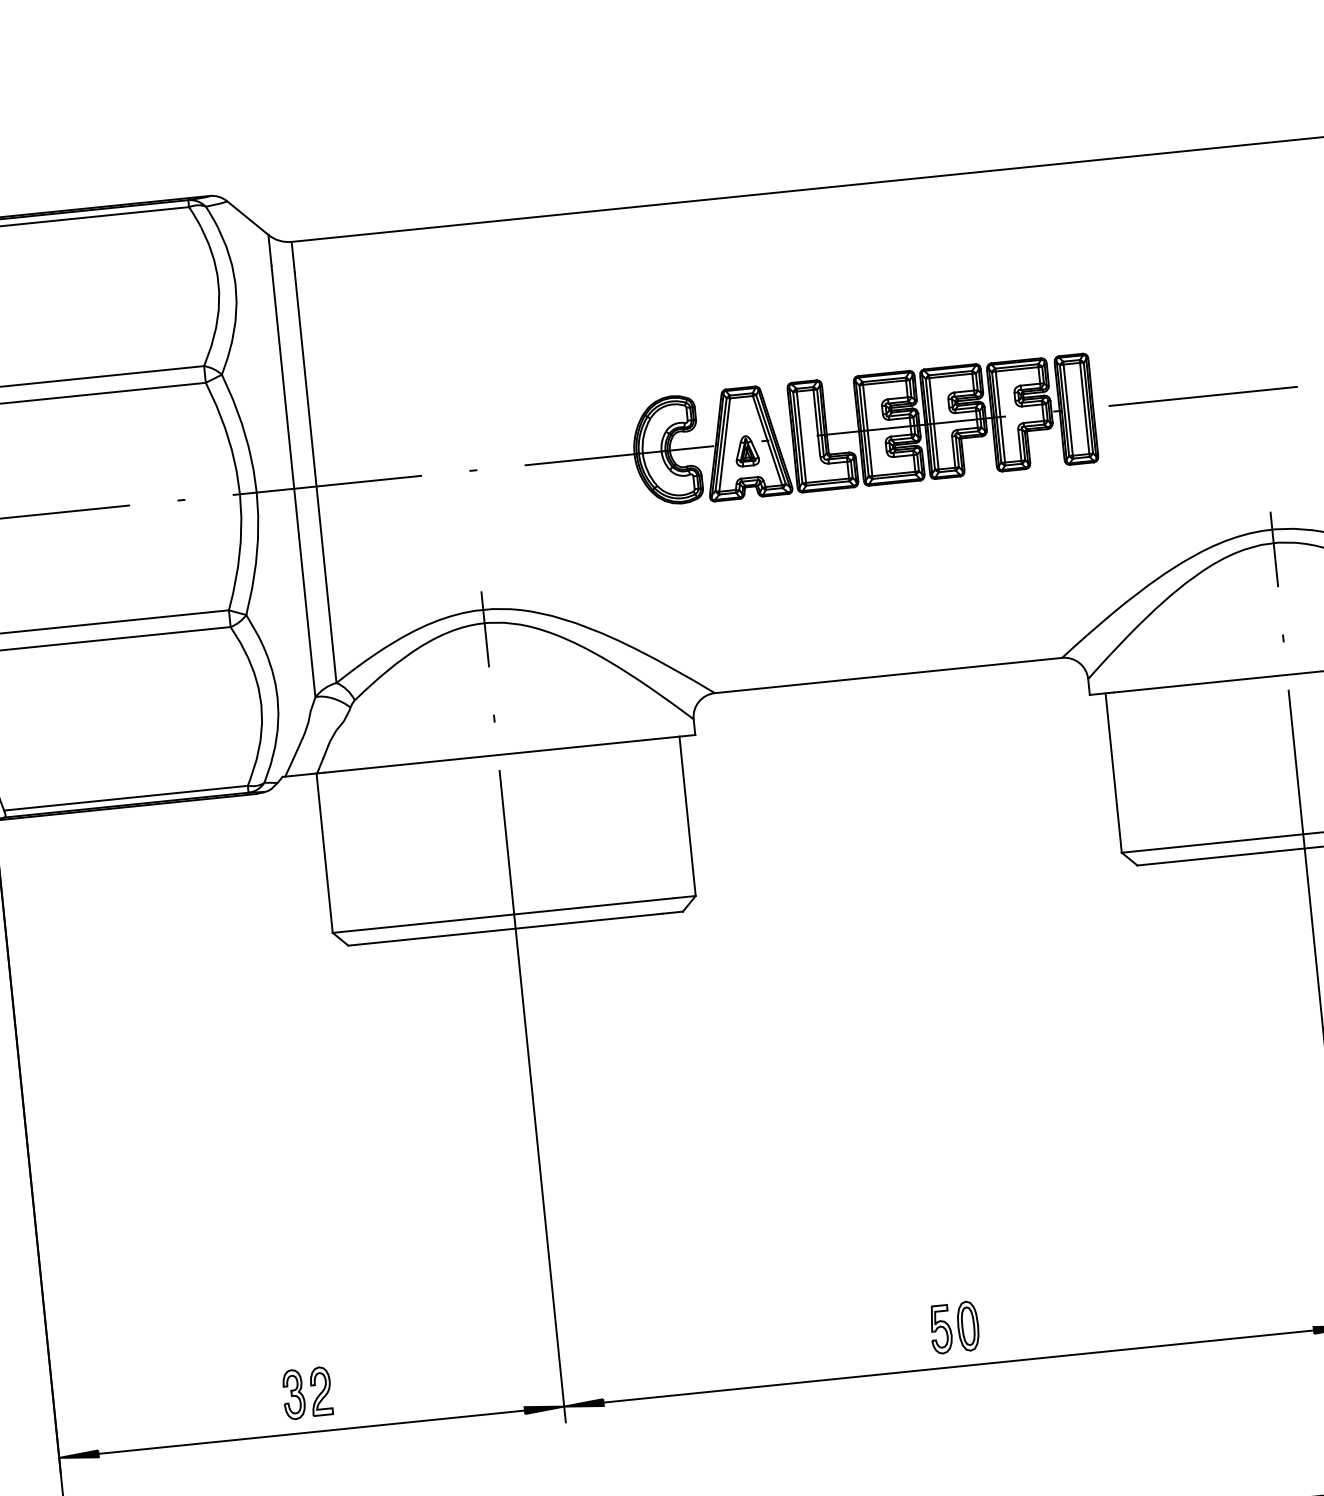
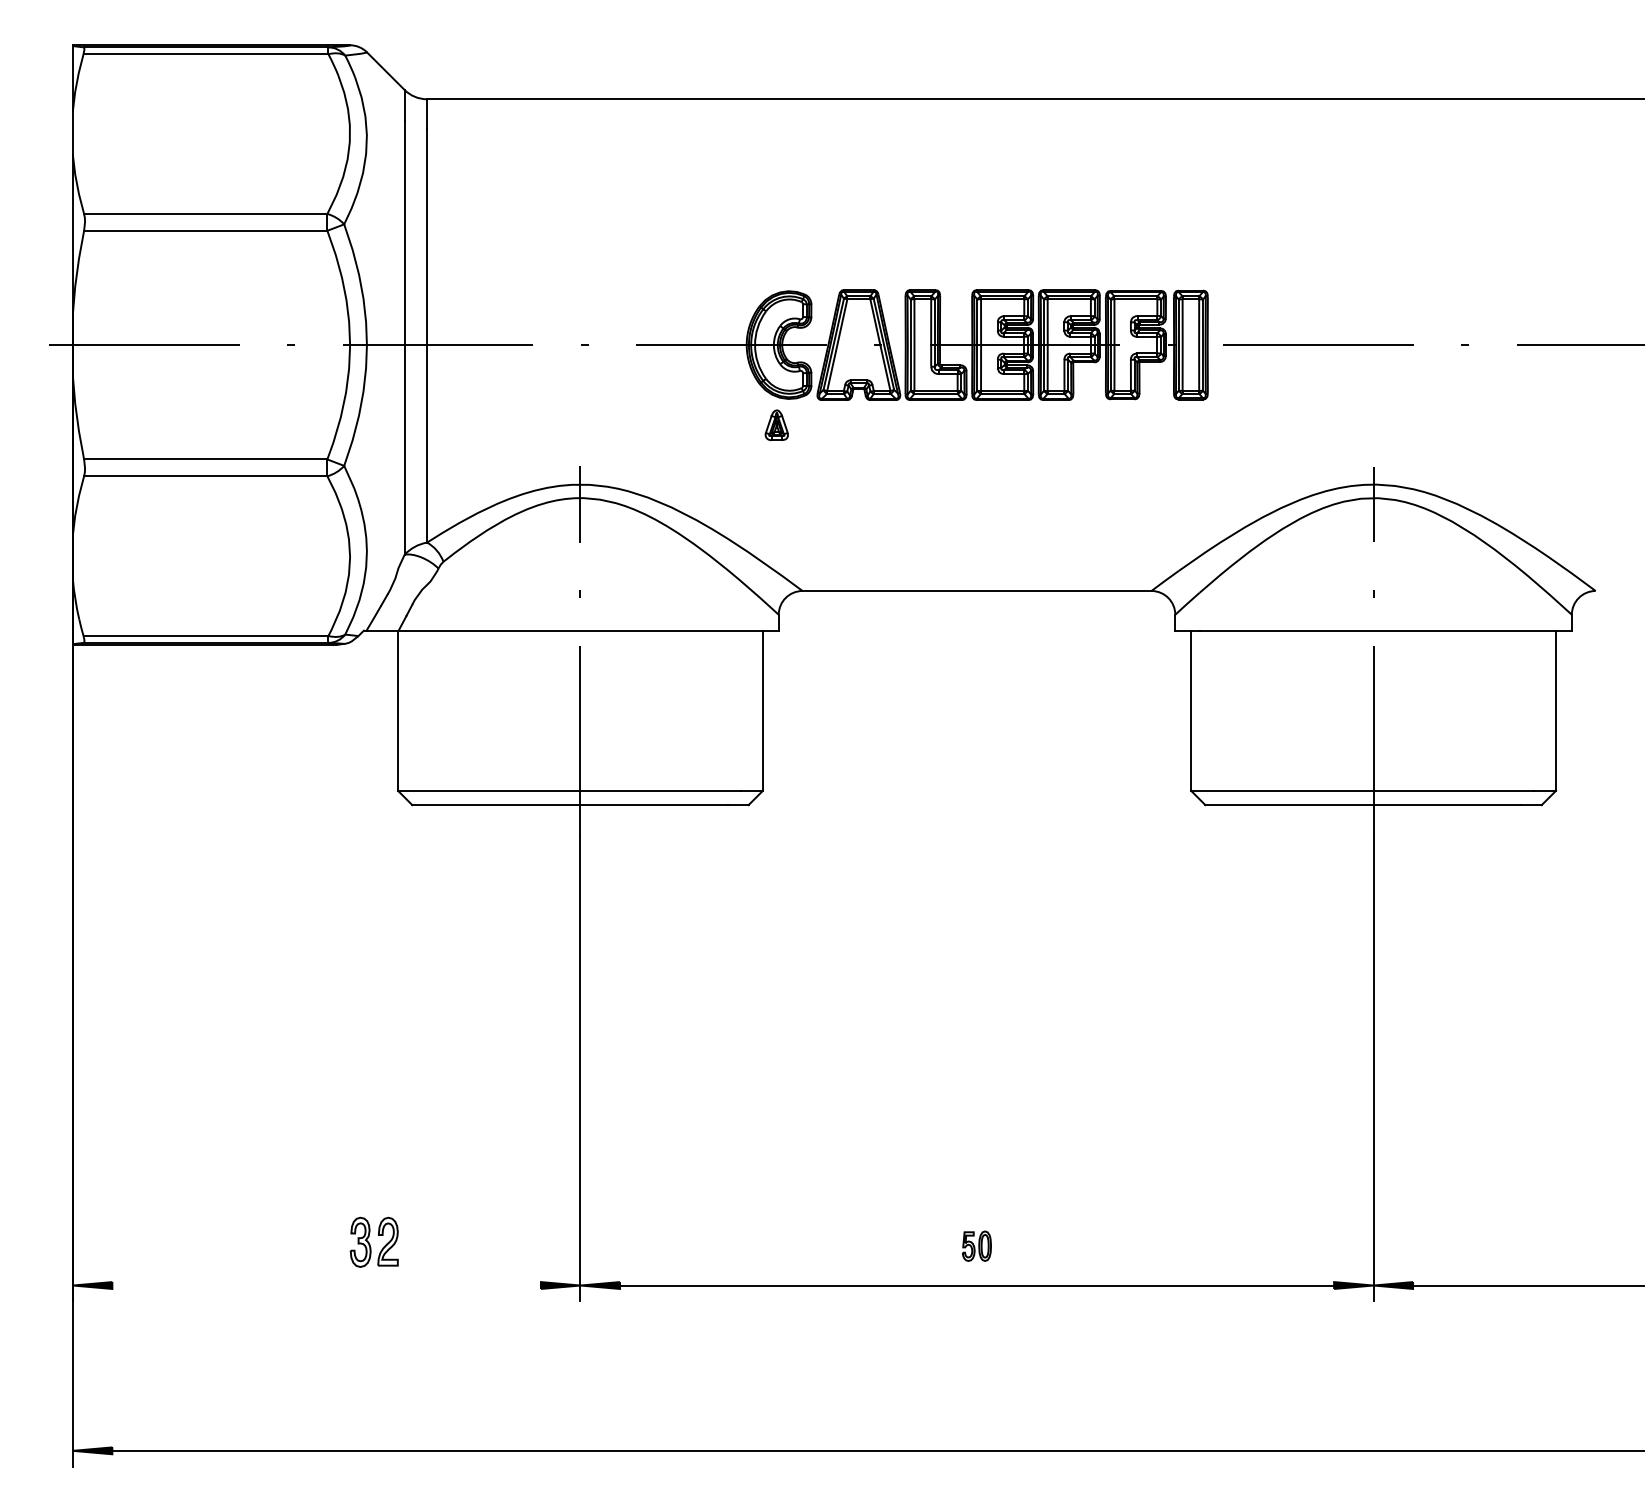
part: (746, 450) -> (776, 424), moved
part: (954, 1326) -> (976, 1245), size x0.6
part: (306, 1392) -> (373, 1241), moved
line: (311, 1432) -> (326, 1285), removed

